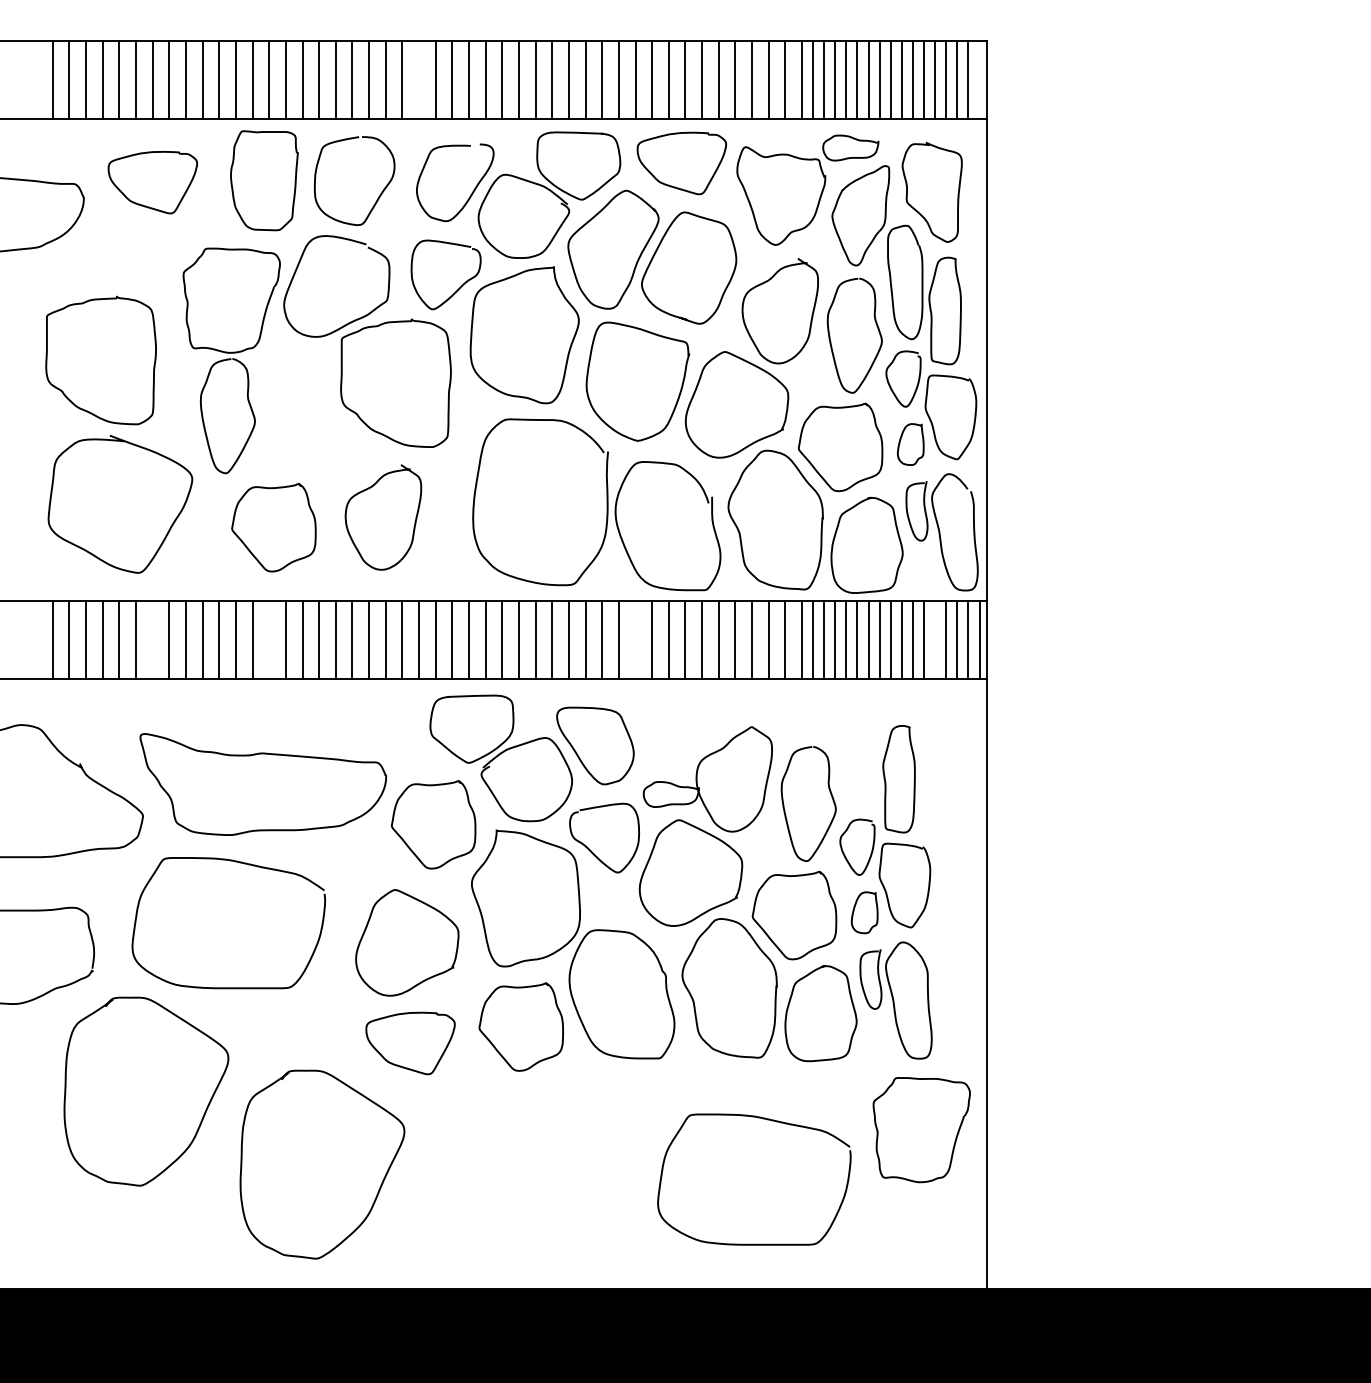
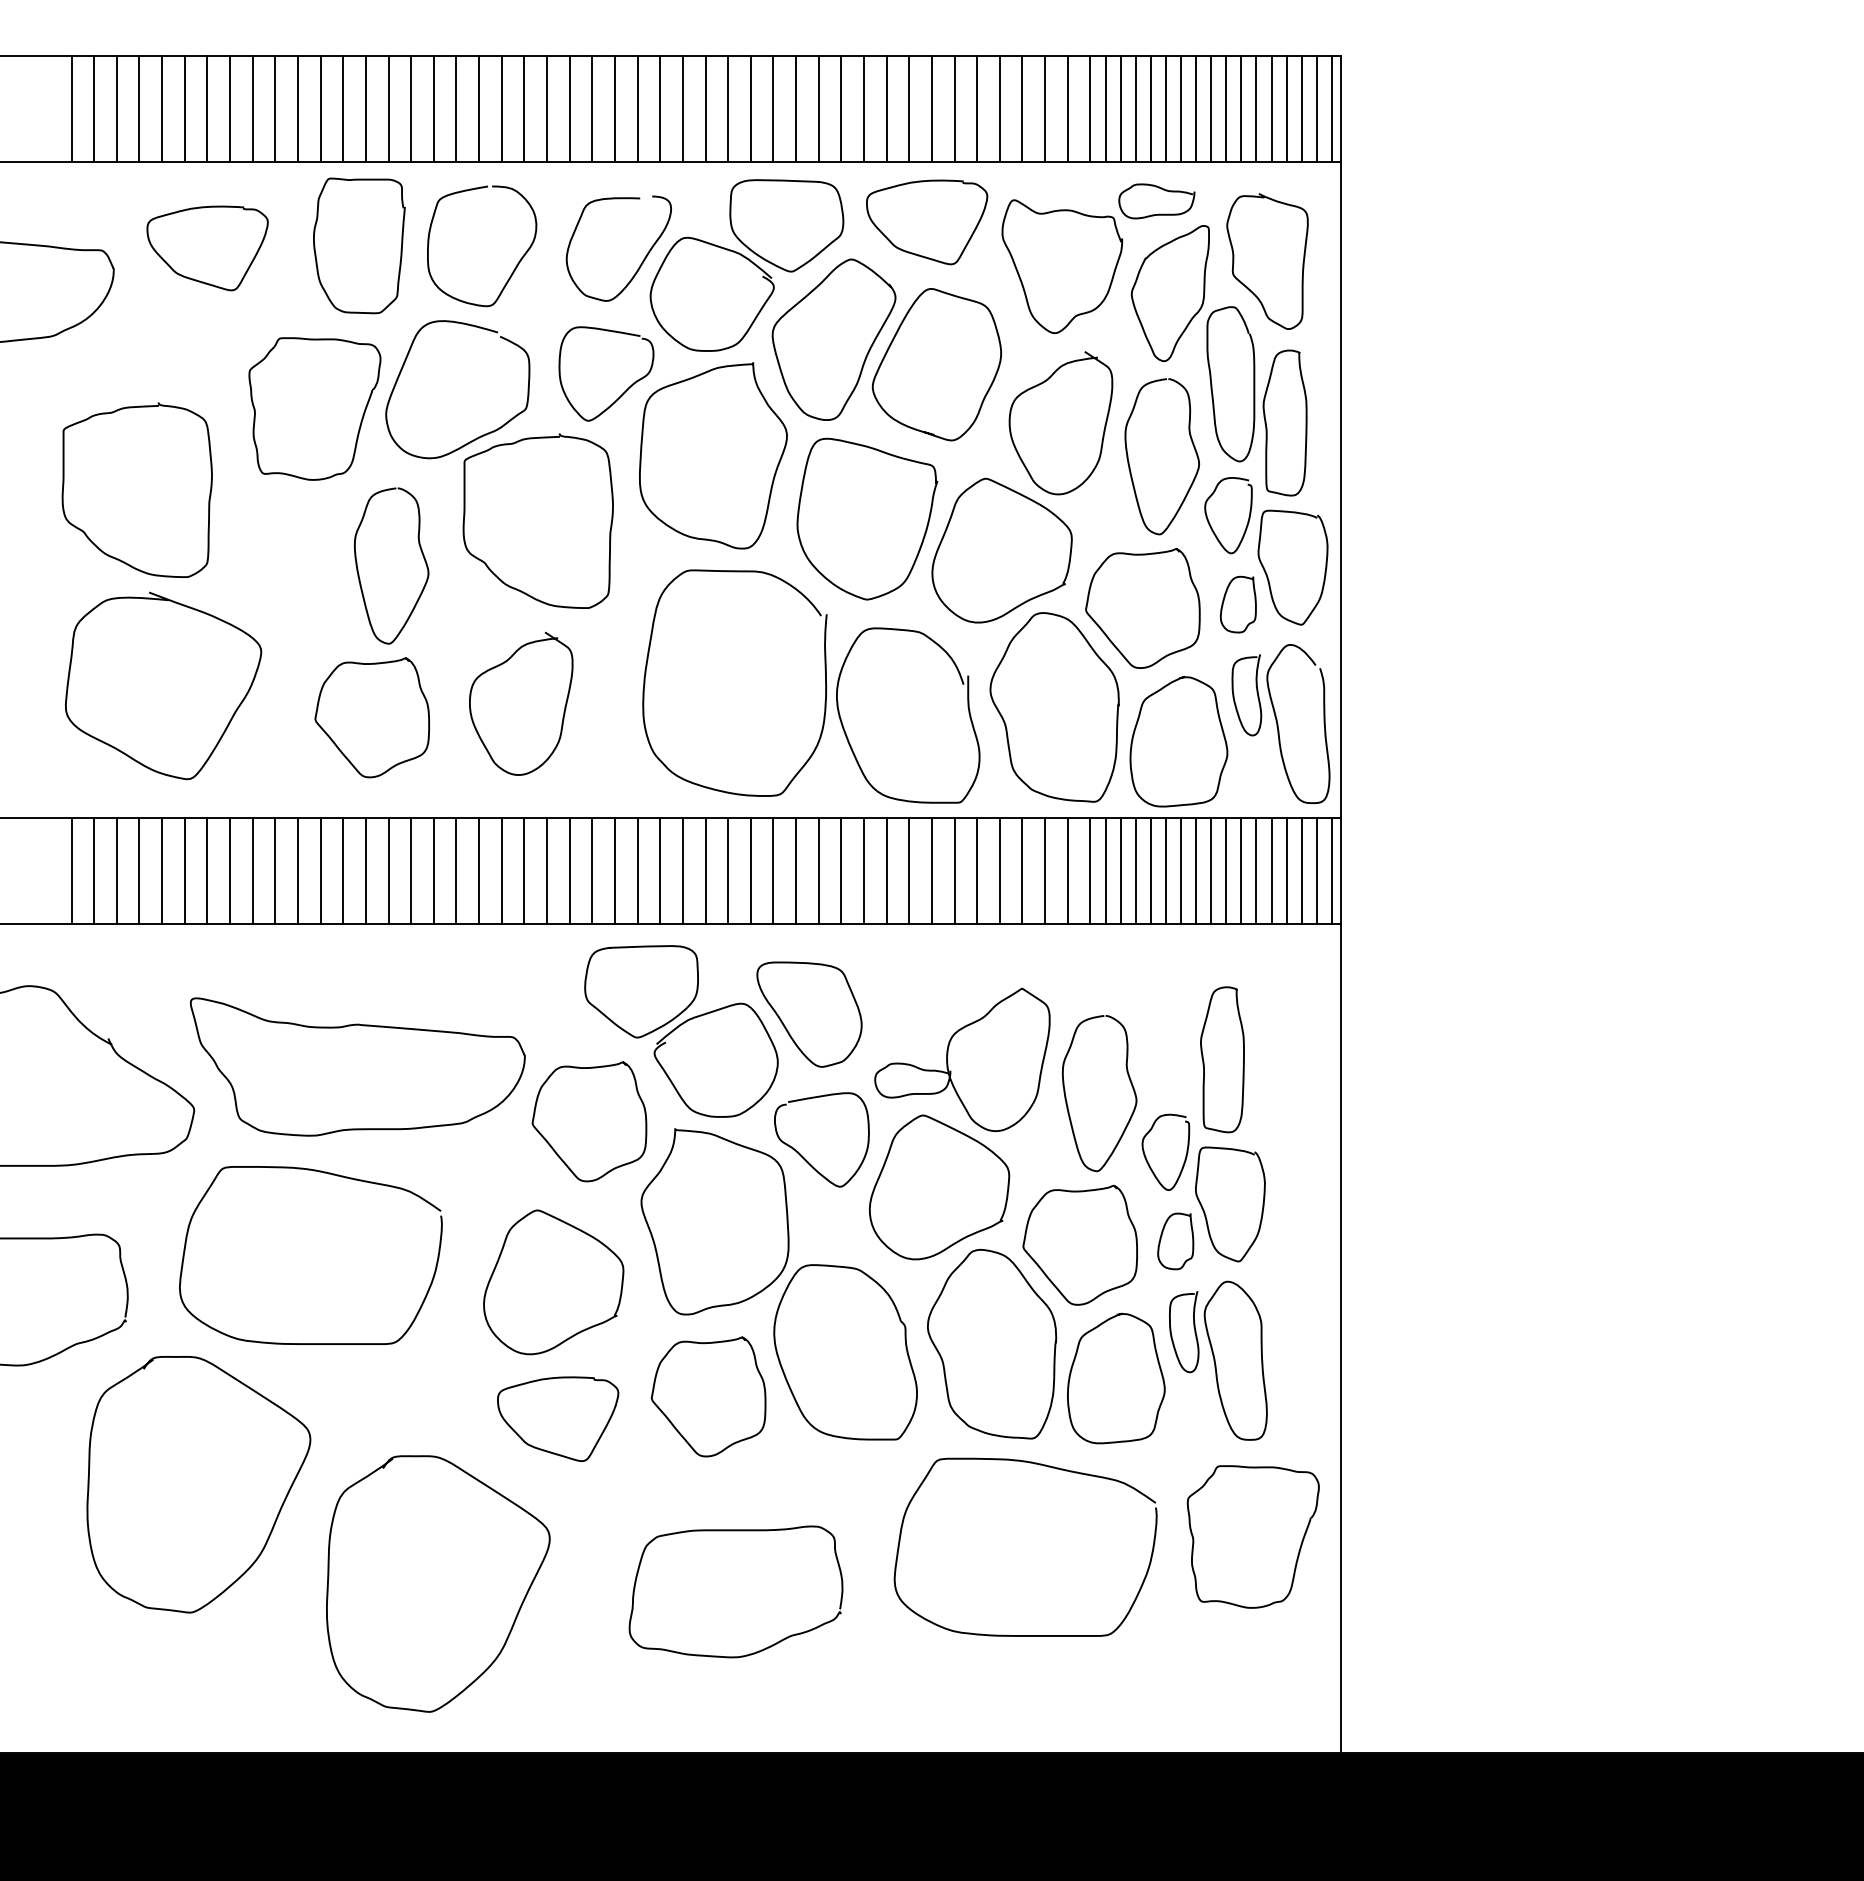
line: (418, 80) -> (569, 109), added
line: (979, 80) -> (1331, 109), added
curve: (250, 409) -> (422, 556), moved
line: (152, 640) -> (207, 870), added
line: (268, 640) -> (365, 870), added
line: (635, 640) -> (863, 870), added
line: (935, 640) -> (1271, 870), added
curve: (764, 1119) -> (1039, 1465), moved
curve: (541, 1126) -> (735, 1531), added

